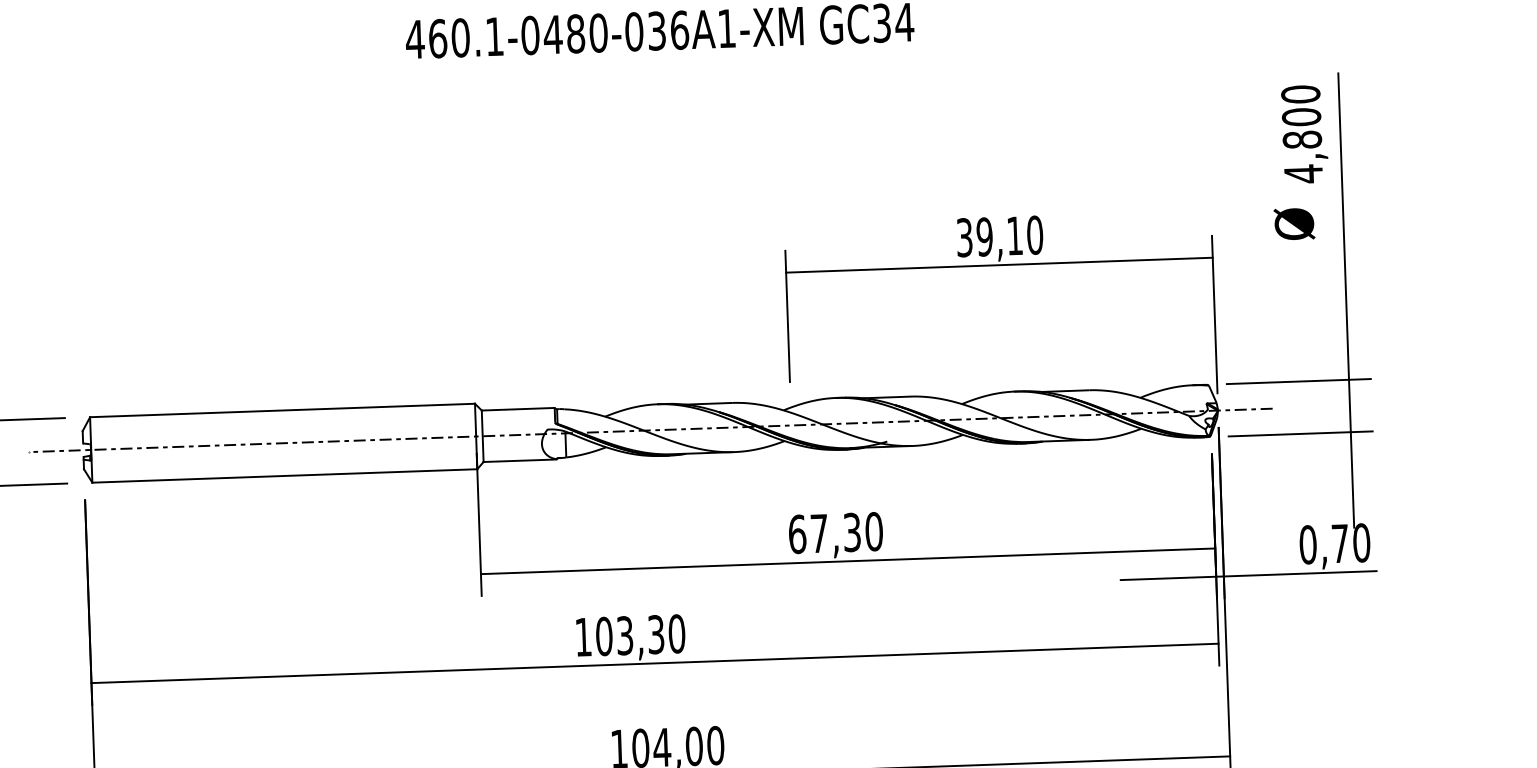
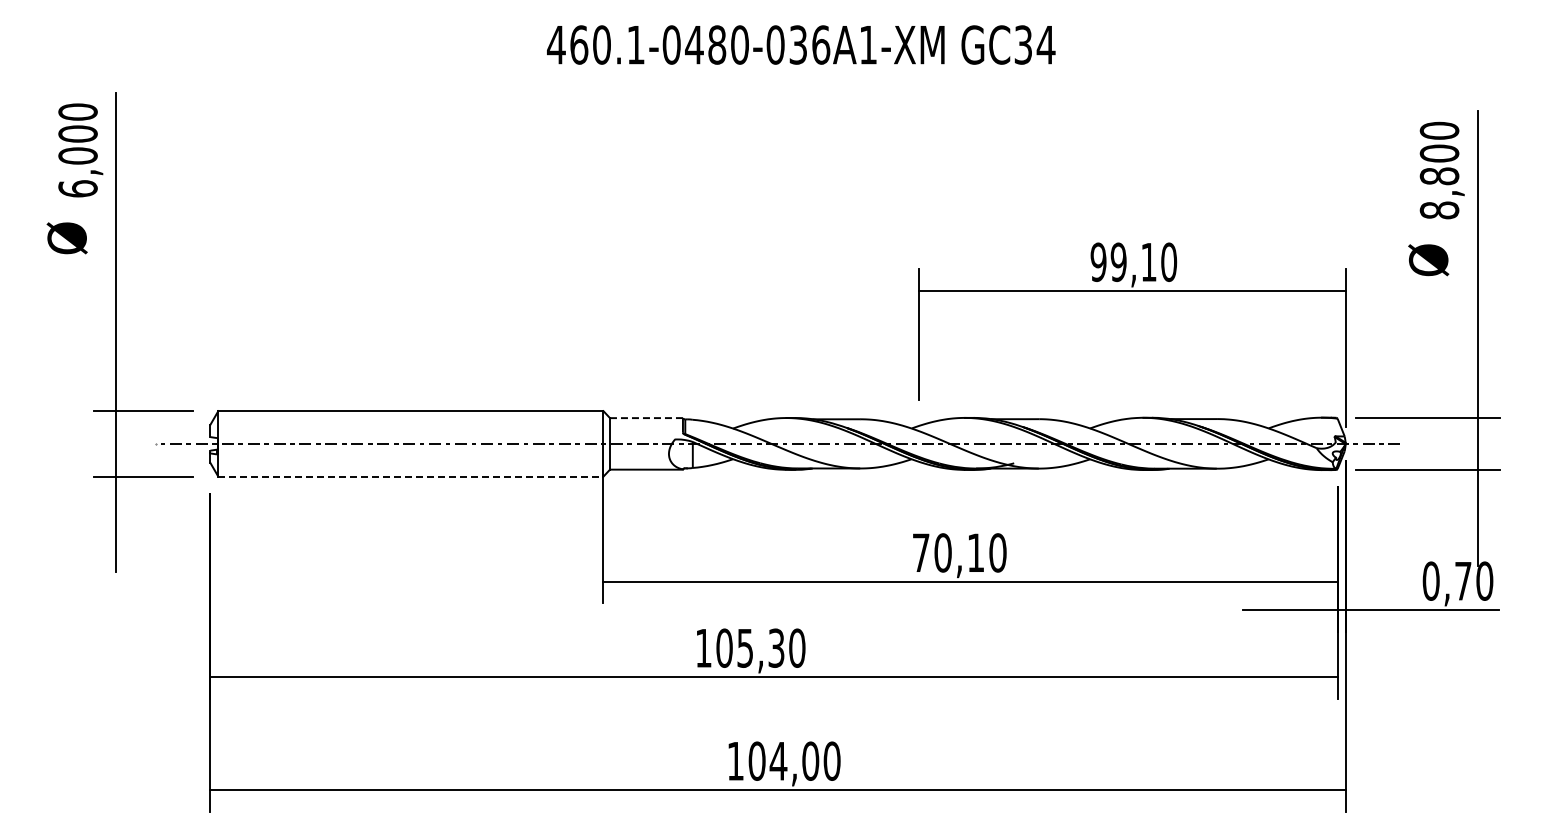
text: (1303, 174) -> (1439, 210), 4,800 -> 8,800
text: (964, 236) -> (1098, 261), 39,10 -> 99,10
line: (518, 409) -> (646, 418), solid -> dashed
line: (284, 475) -> (410, 476), solid -> dashed
text: (824, 533) -> (948, 552), 67,30 -> 70,10
text: (625, 635) -> (745, 647), 103,30 -> 105,30

